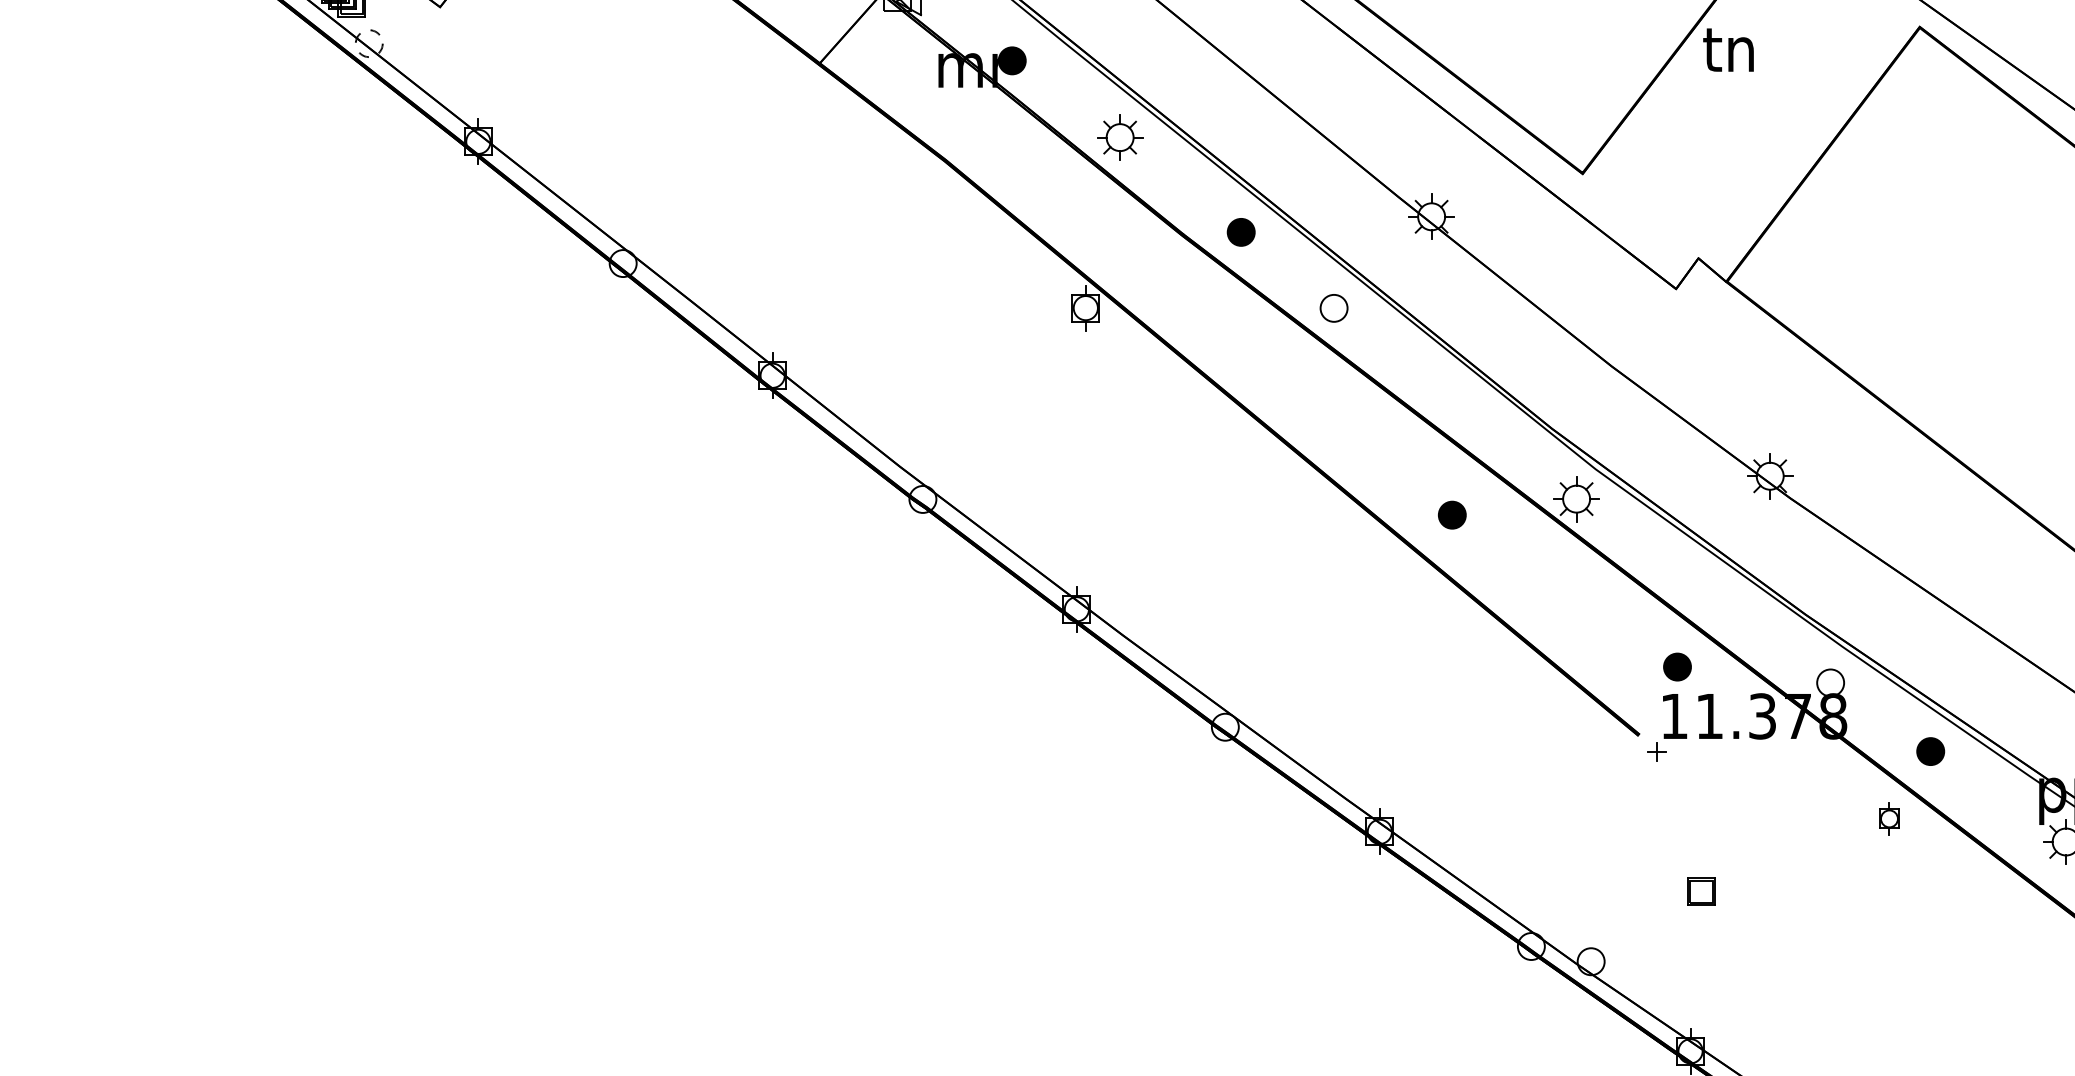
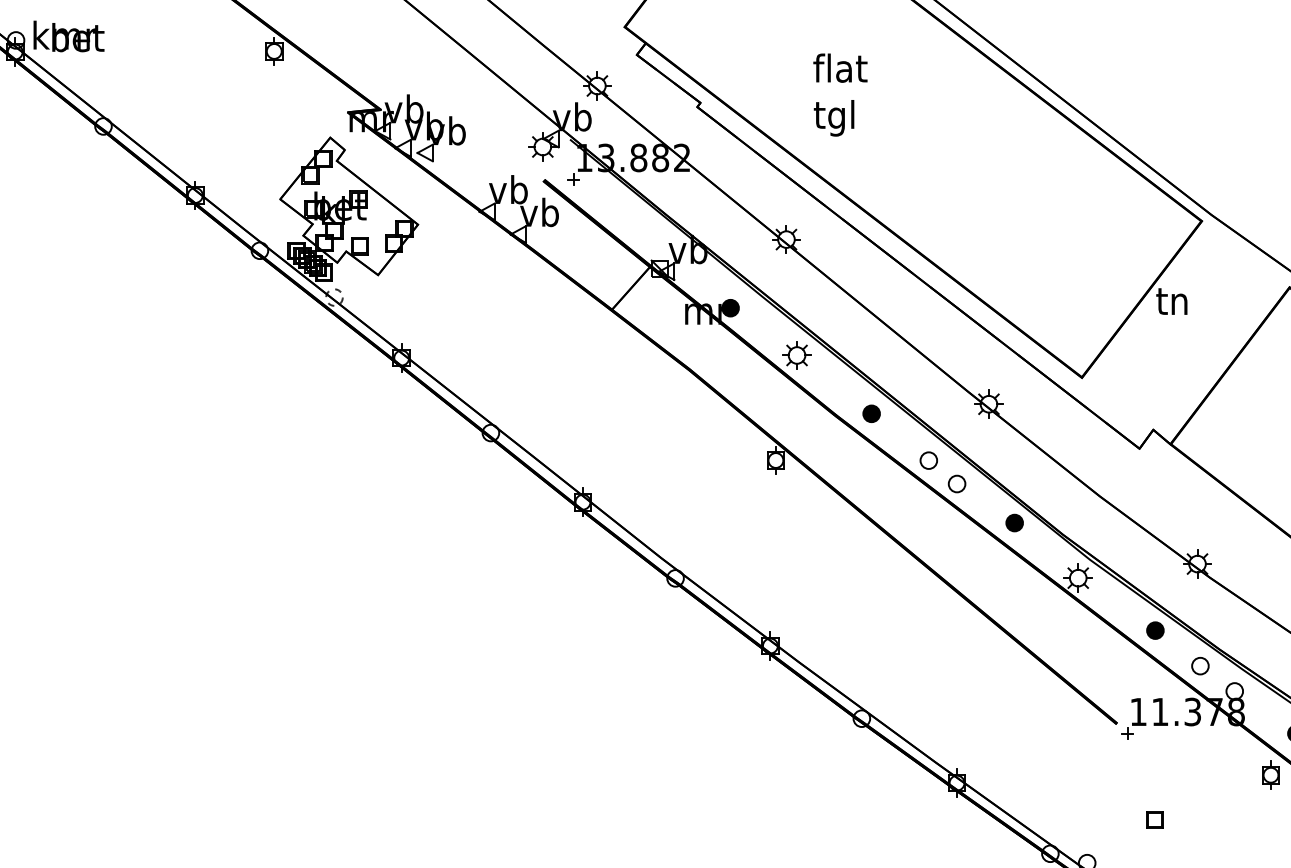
part: (1378, 345) -> (956, 483), added
part: (1452, 514) -> (1014, 522), moved
part: (1775, 642) -> (1200, 666), added
part: (1677, 666) -> (1155, 630), moved
part: (1888, 817) -> (1270, 774), size x1.43

